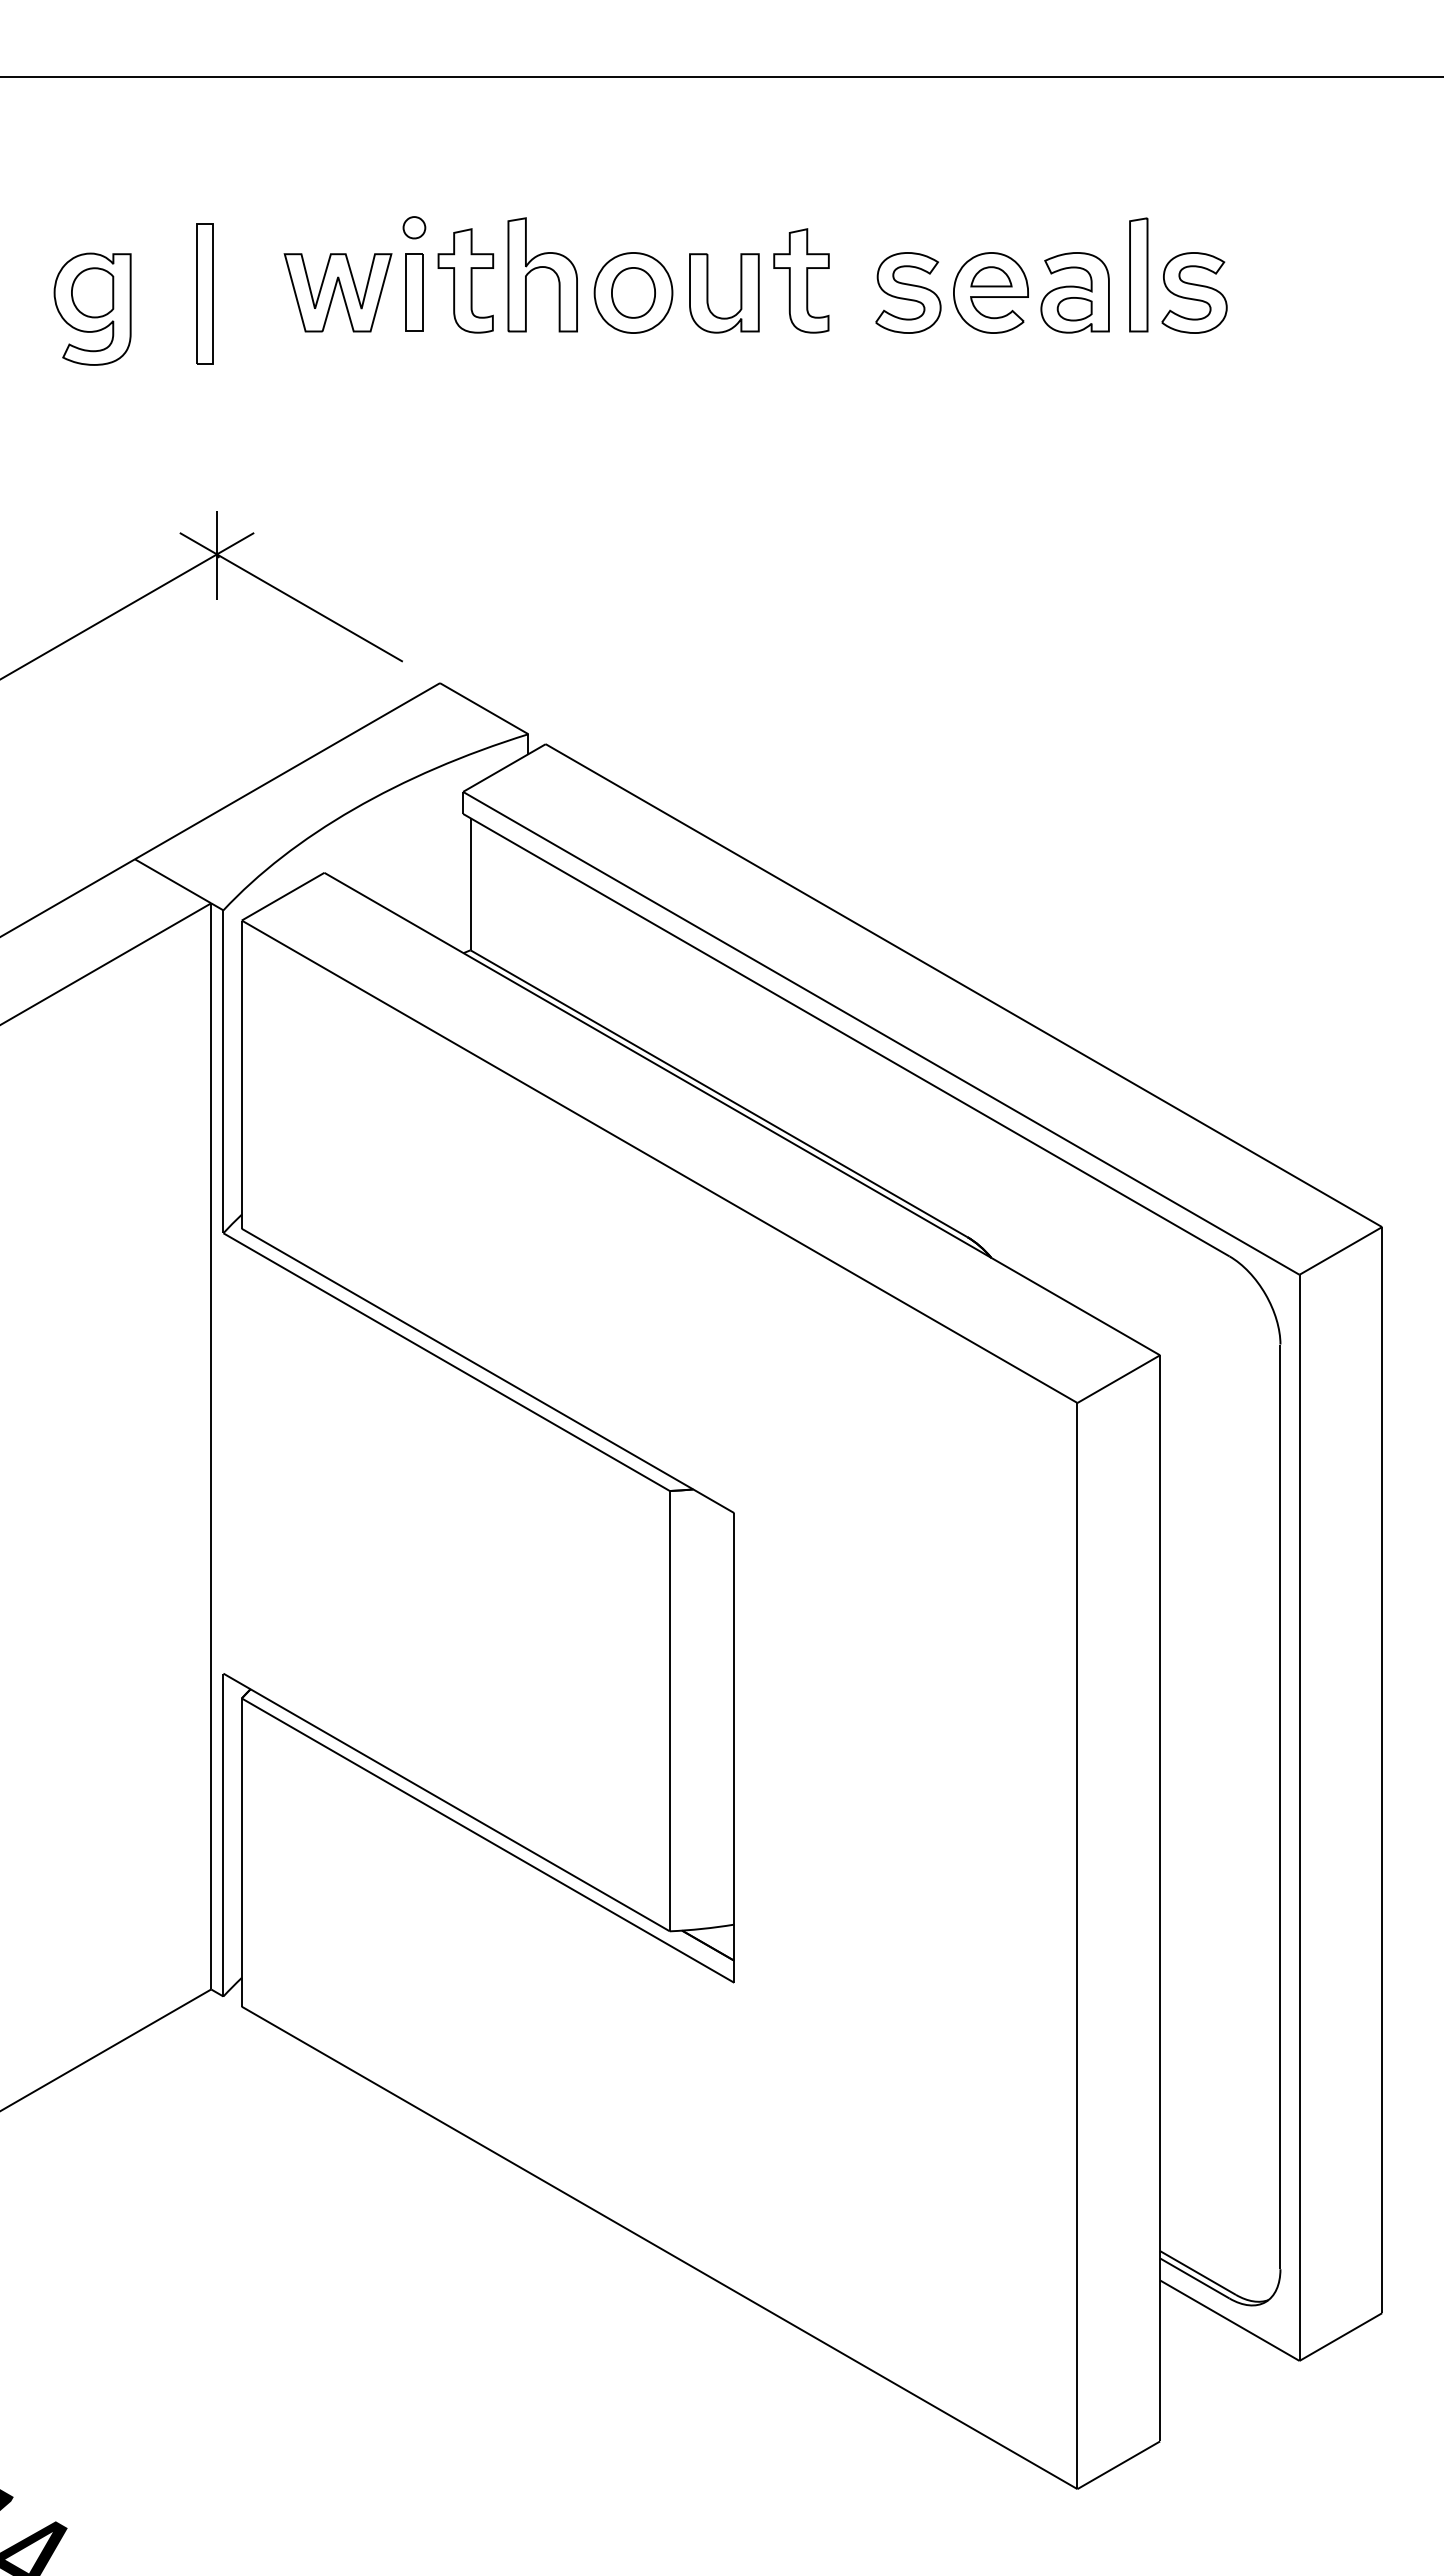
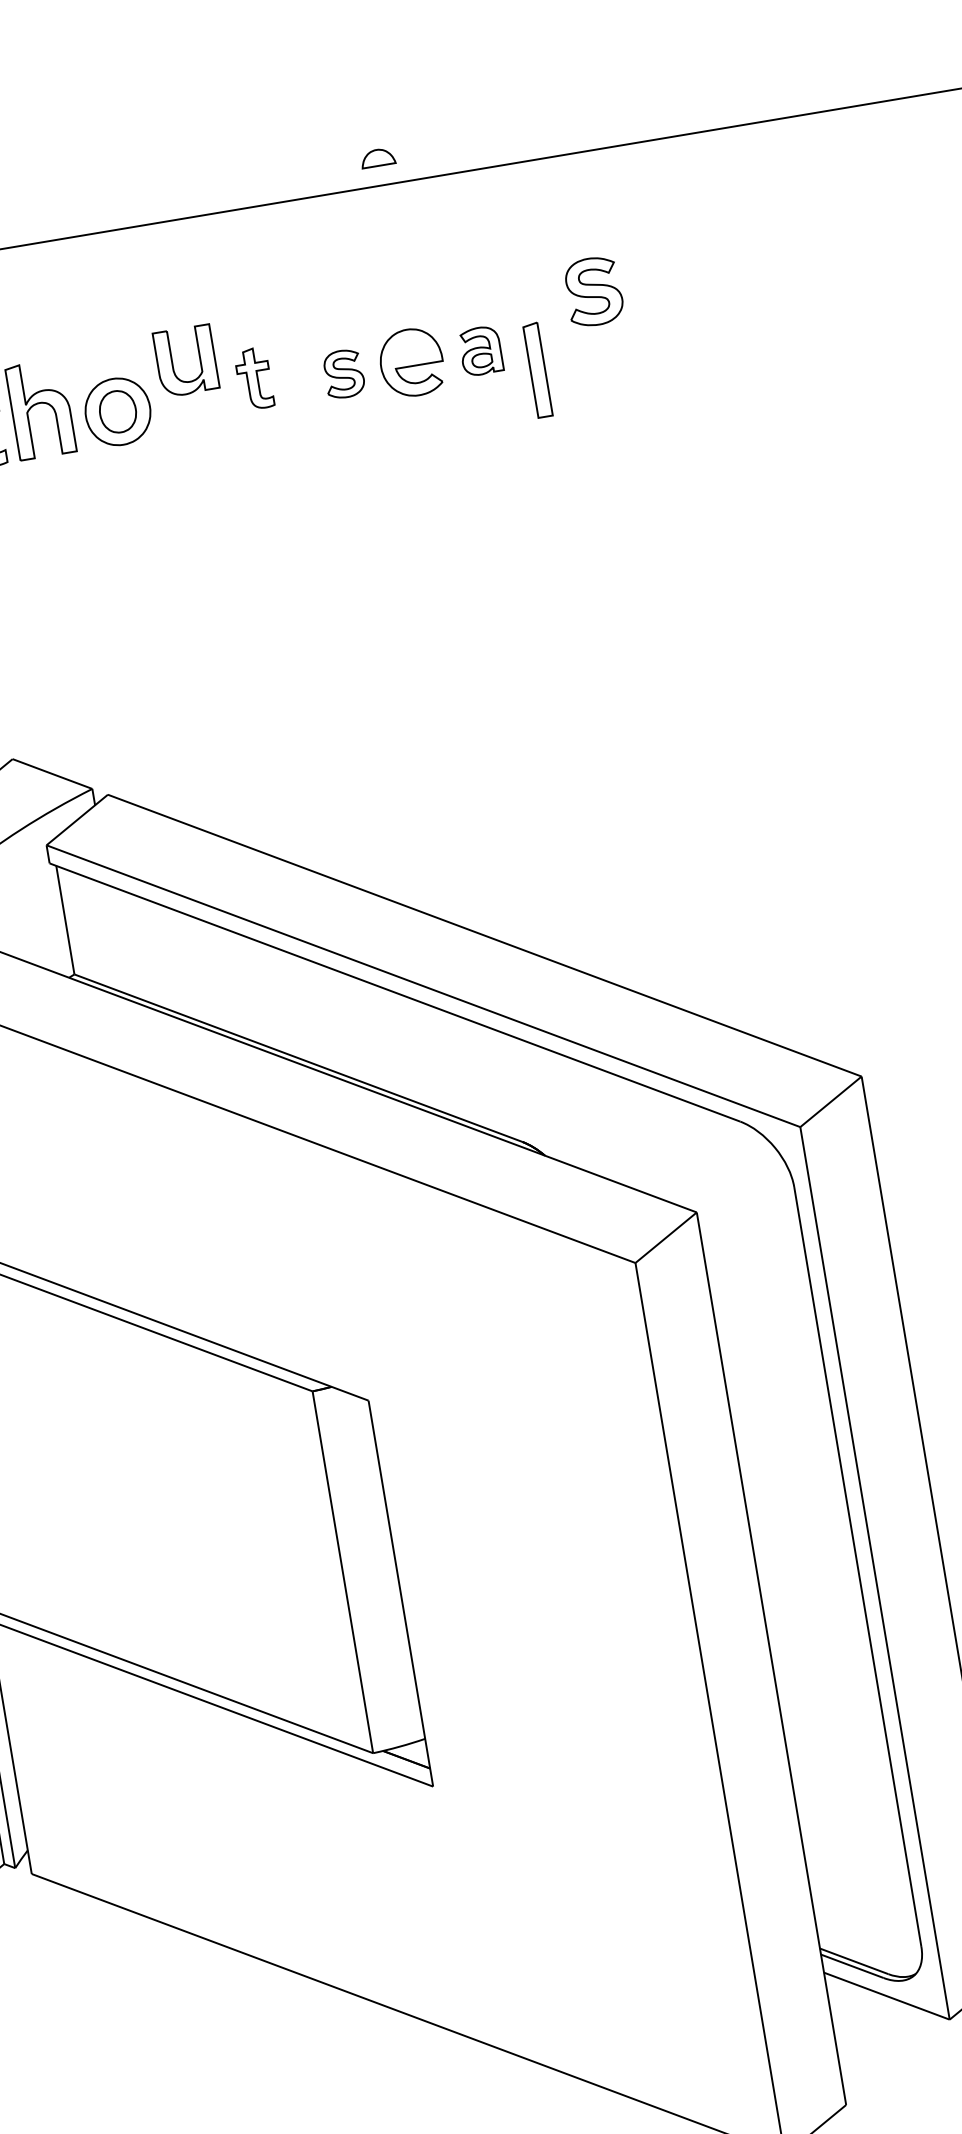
part: (1138, 274) -> (537, 369), moved
part: (991, 276) -> (377, 157), moved
part: (801, 280) -> (254, 378), size x0.7
part: (908, 292) -> (343, 373), size x0.7
part: (1074, 292) -> (480, 350), size x0.7
part: (1194, 292) -> (593, 291), moved
part: (708, 293) -> (173, 363), moved

